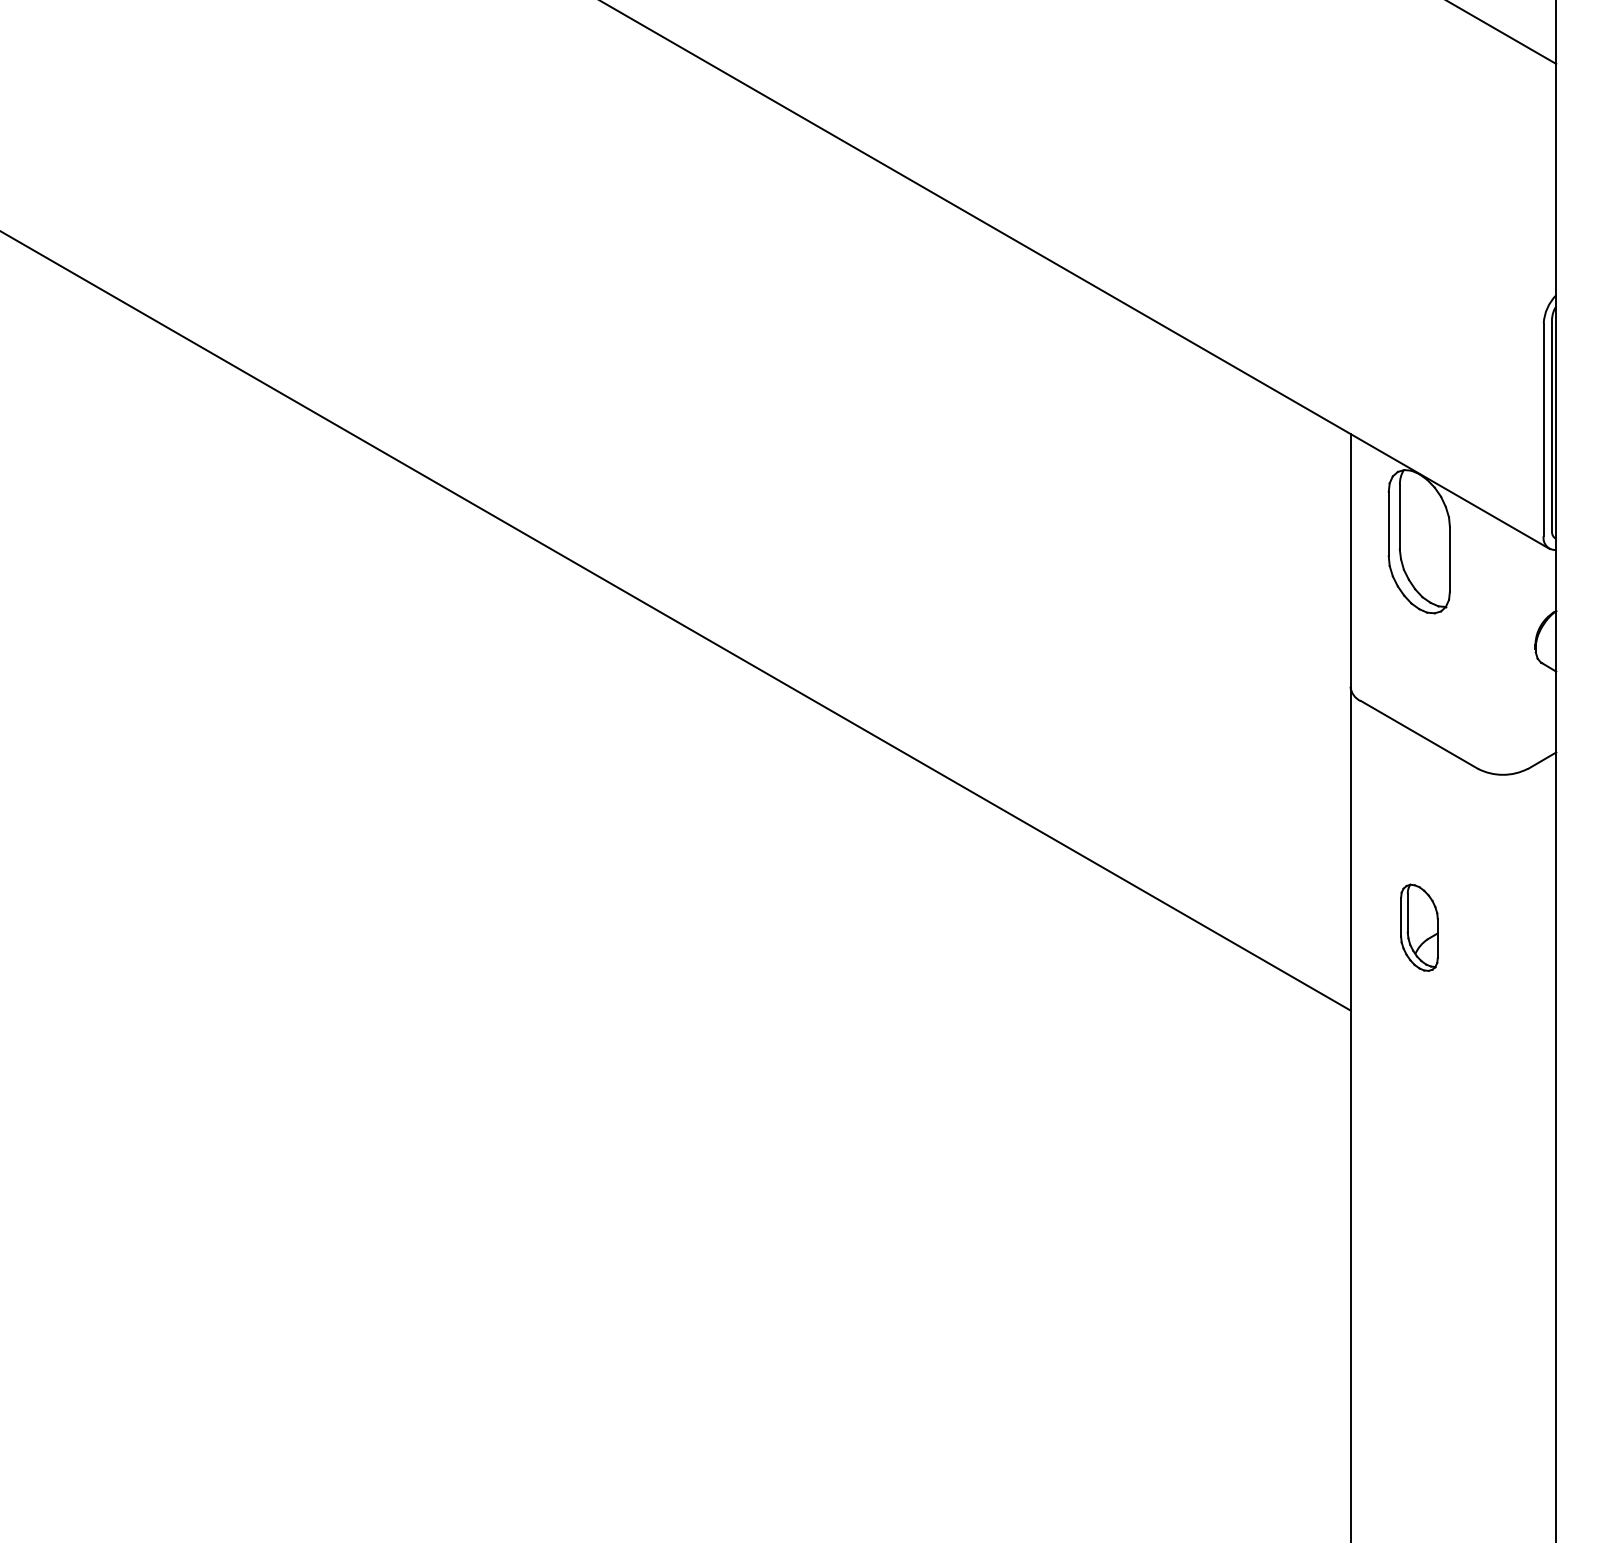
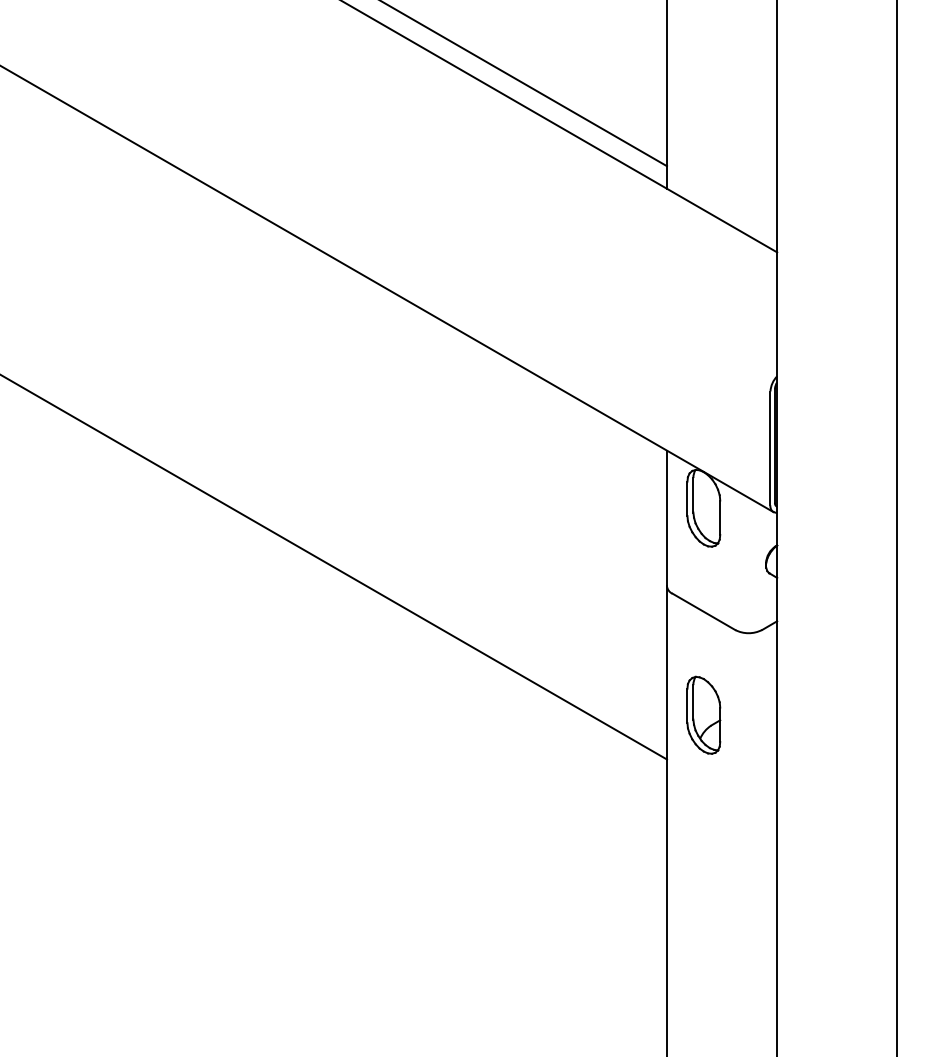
part: (1418, 926) -> (703, 714), size x1.67

